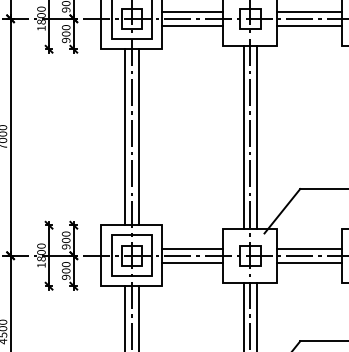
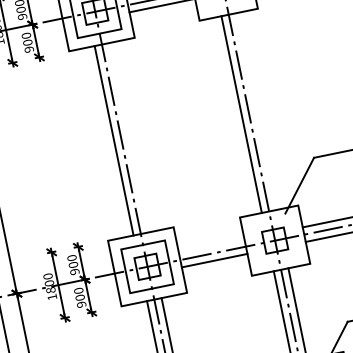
line: (257, 136) -> (256, 110), removed
line: (138, 137) -> (128, 138), removed
line: (192, 248) -> (211, 245), removed

